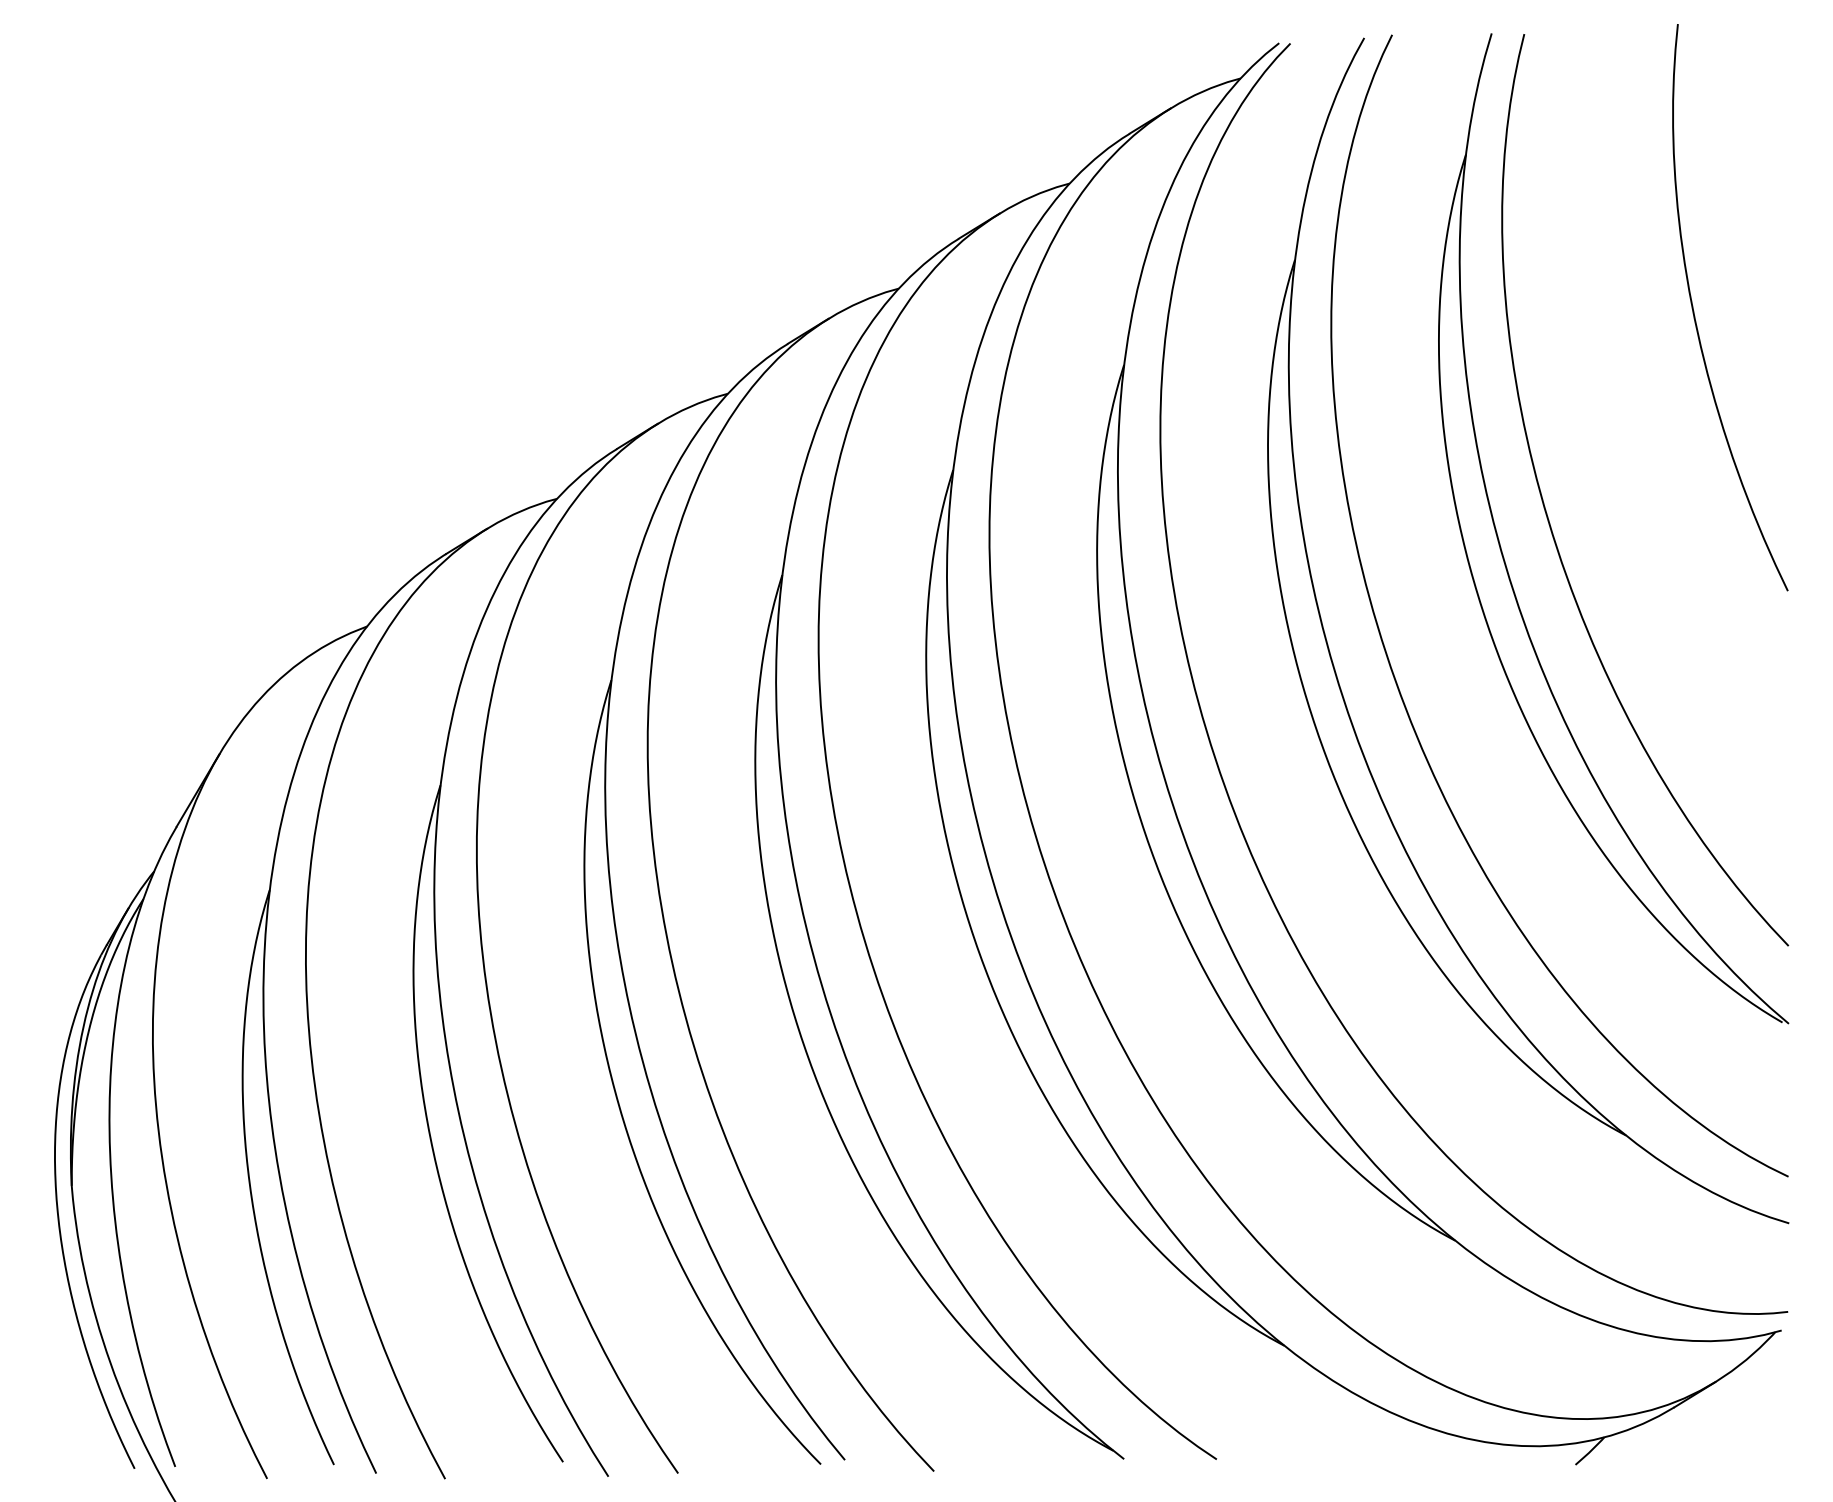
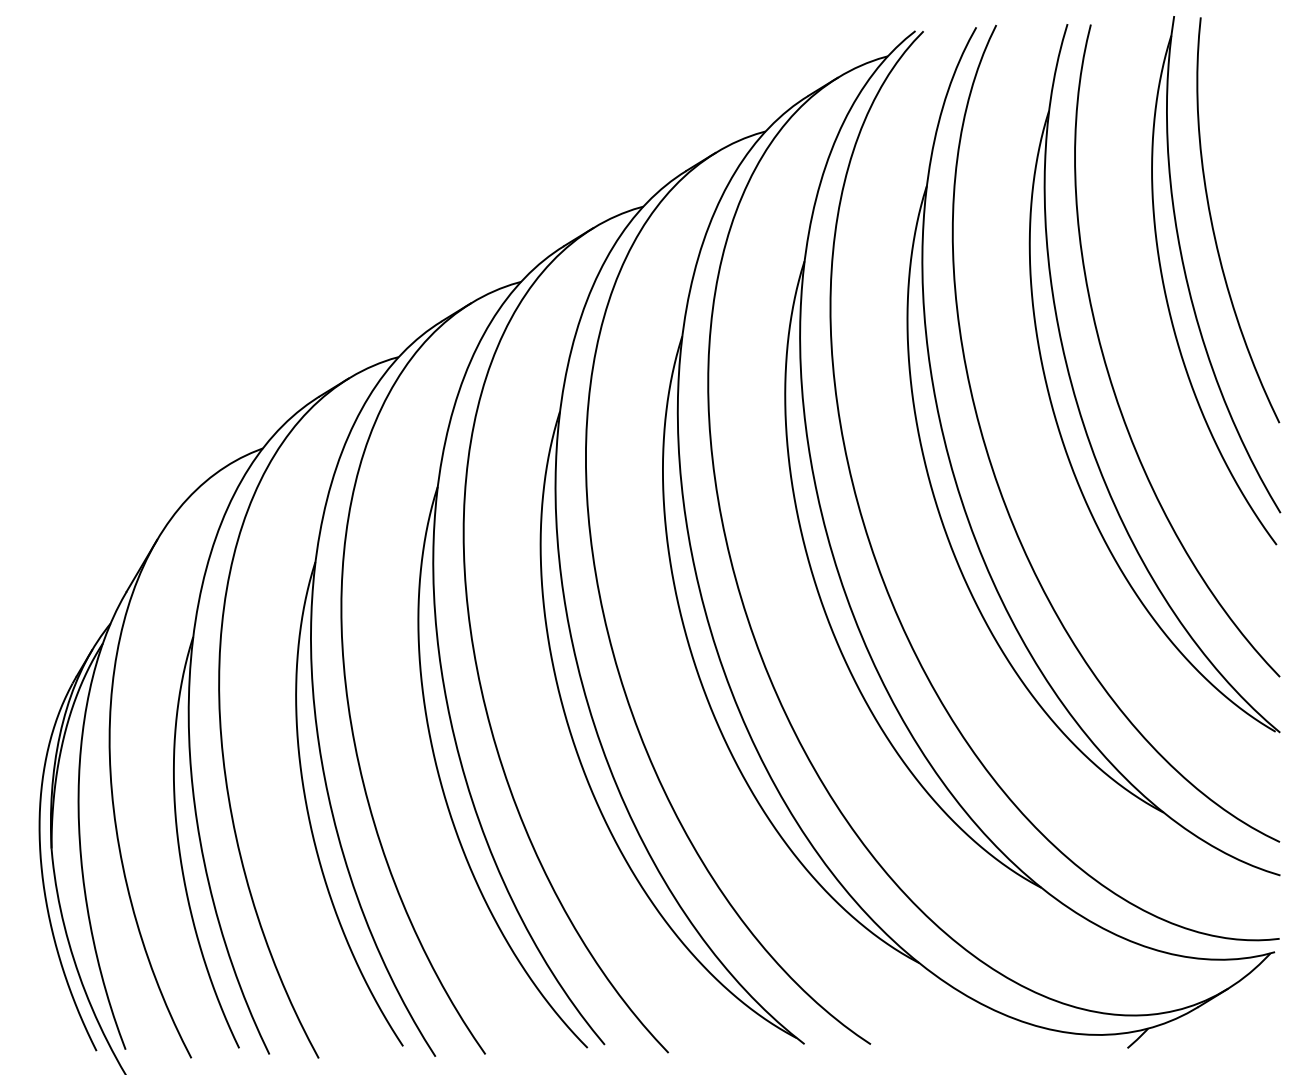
part: (1661, 399) -> (1189, 286), added

